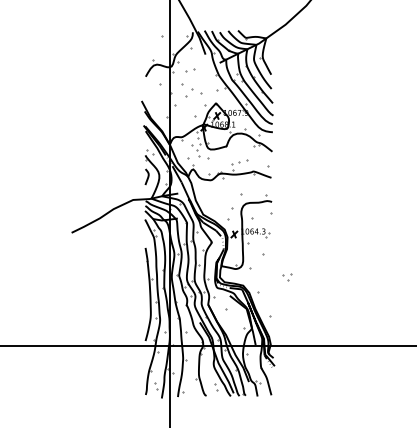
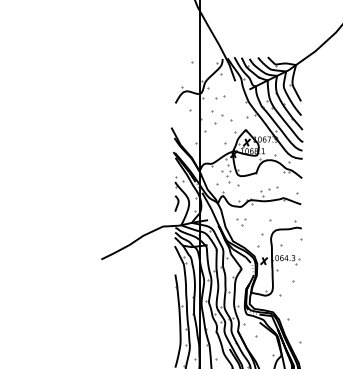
part: (287, 277) -> (241, 222), moved

